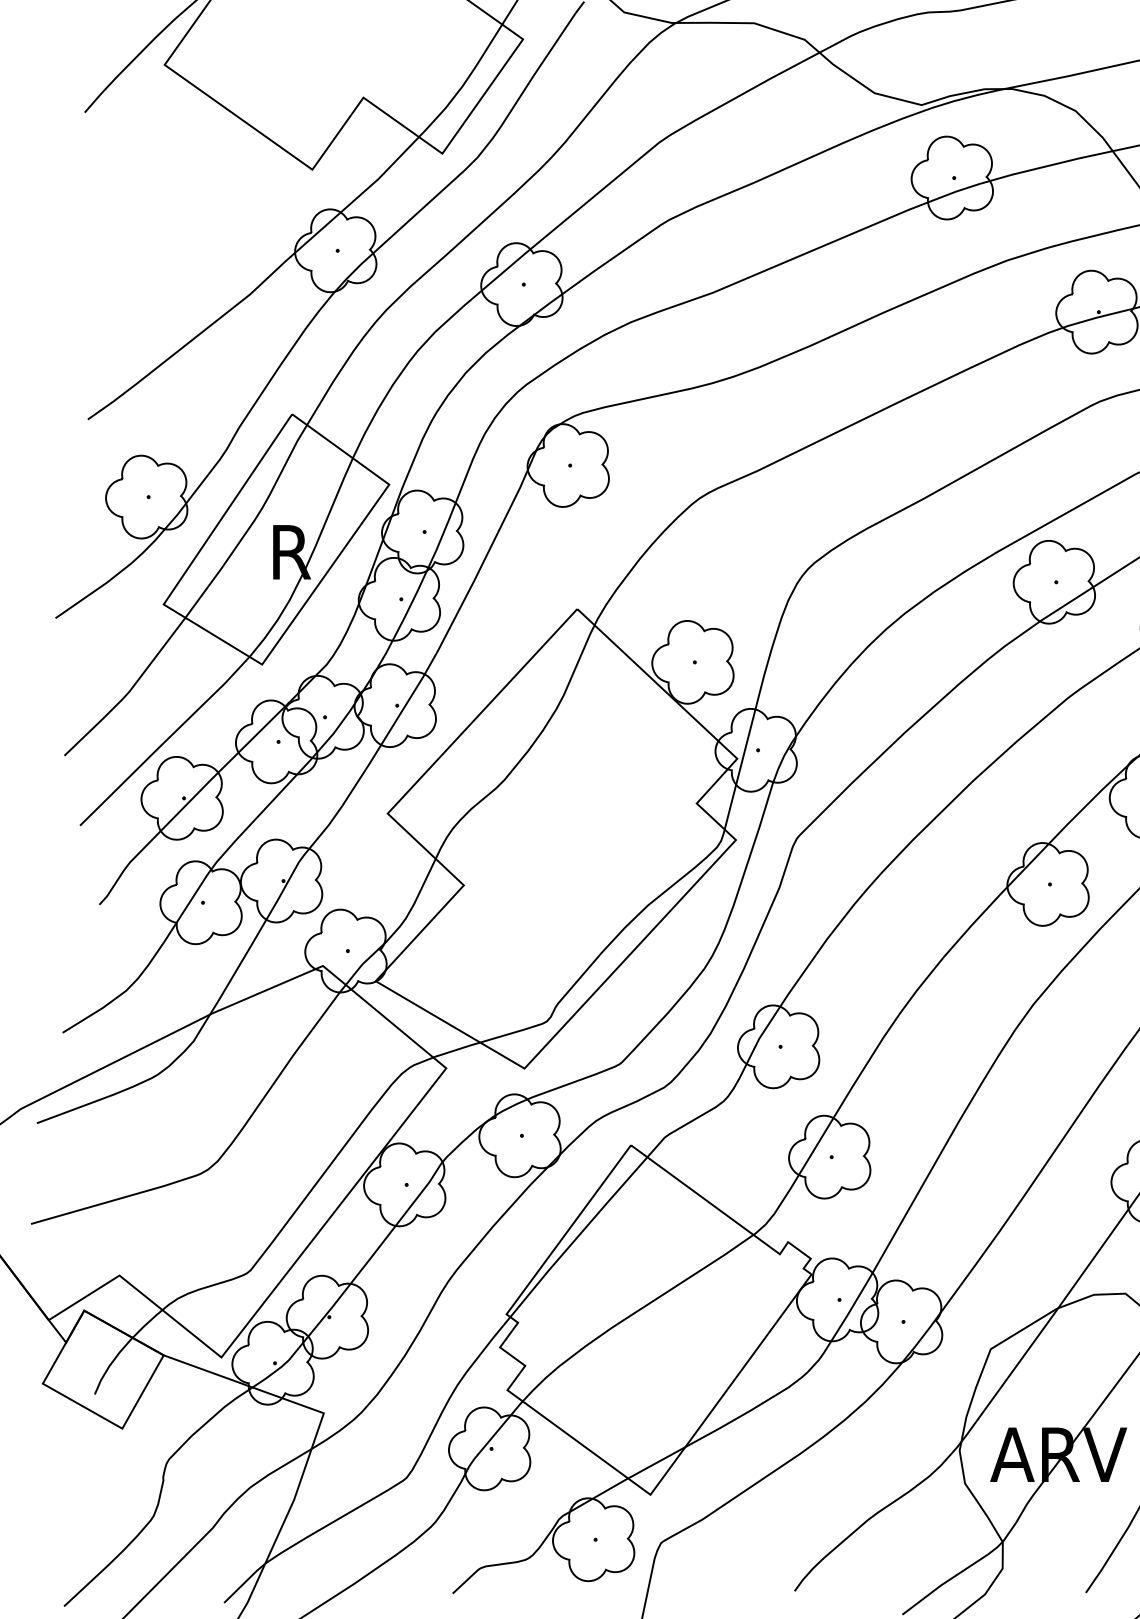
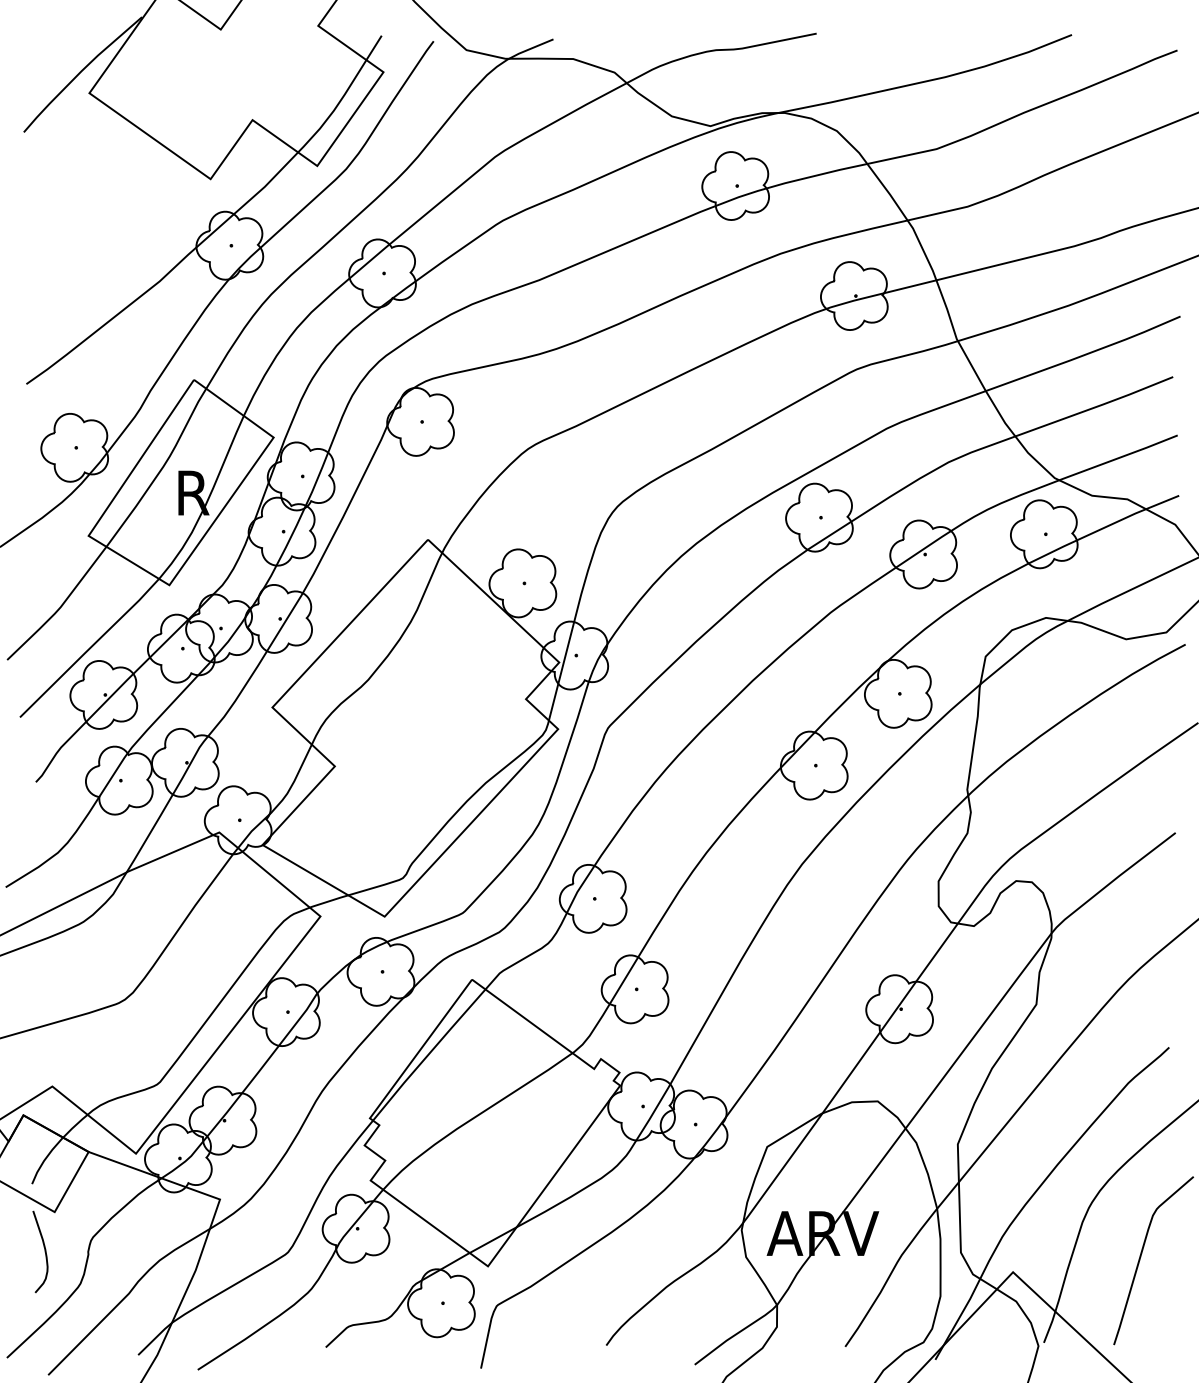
curve: (109, 1476) -> (44, 1251), added

